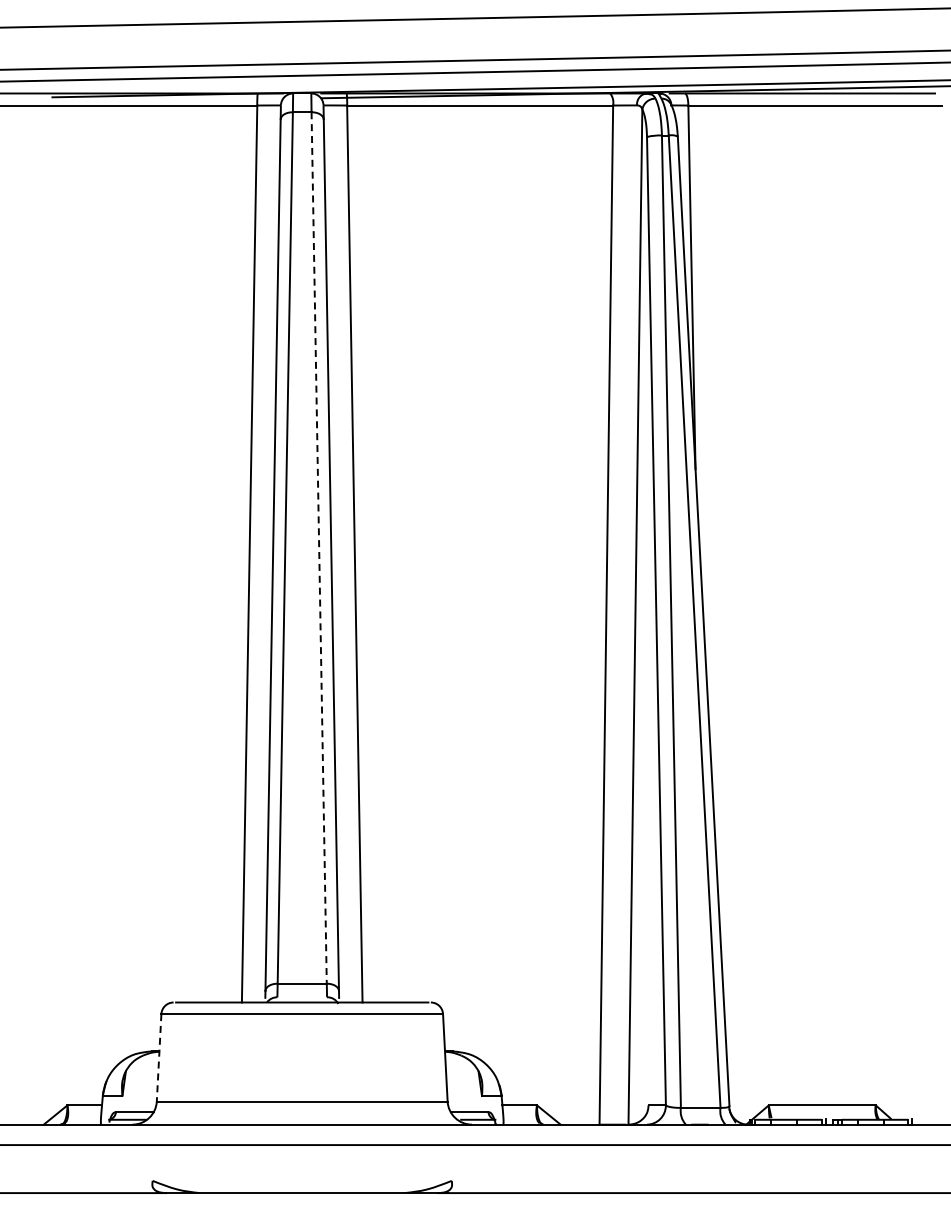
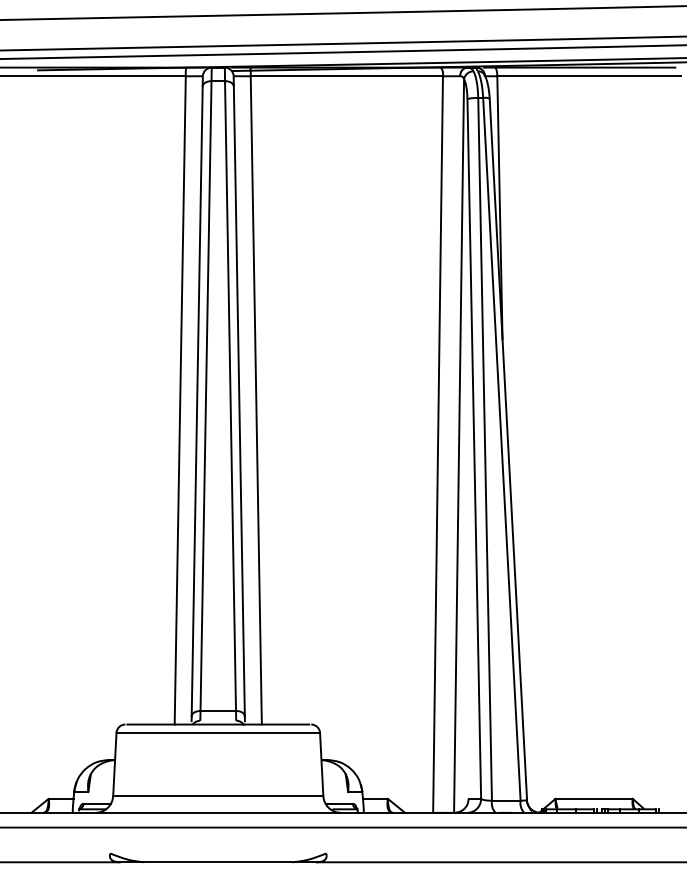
line: (319, 547) -> (230, 395), dashed -> solid
line: (159, 1057) -> (115, 764), dashed -> solid

